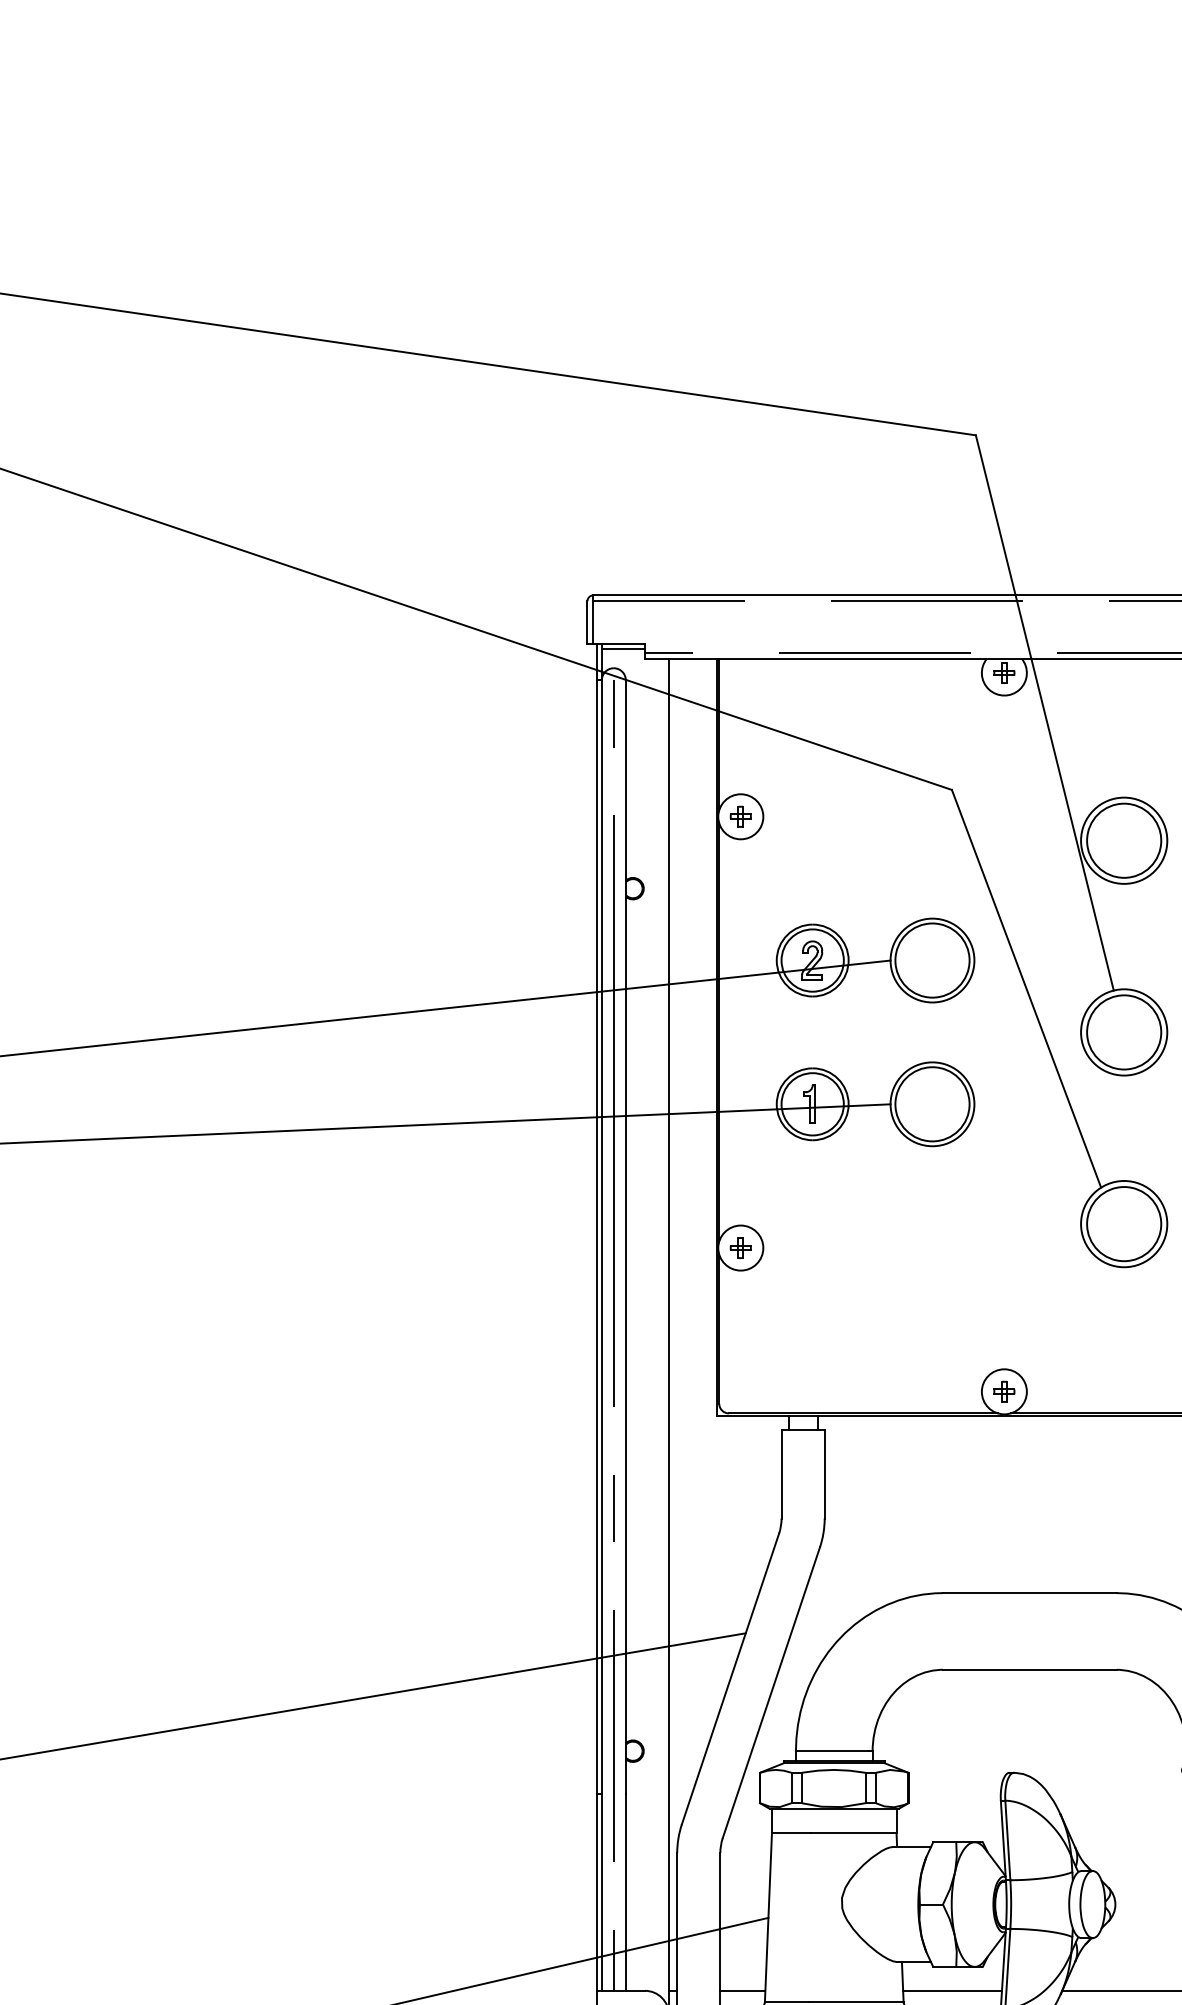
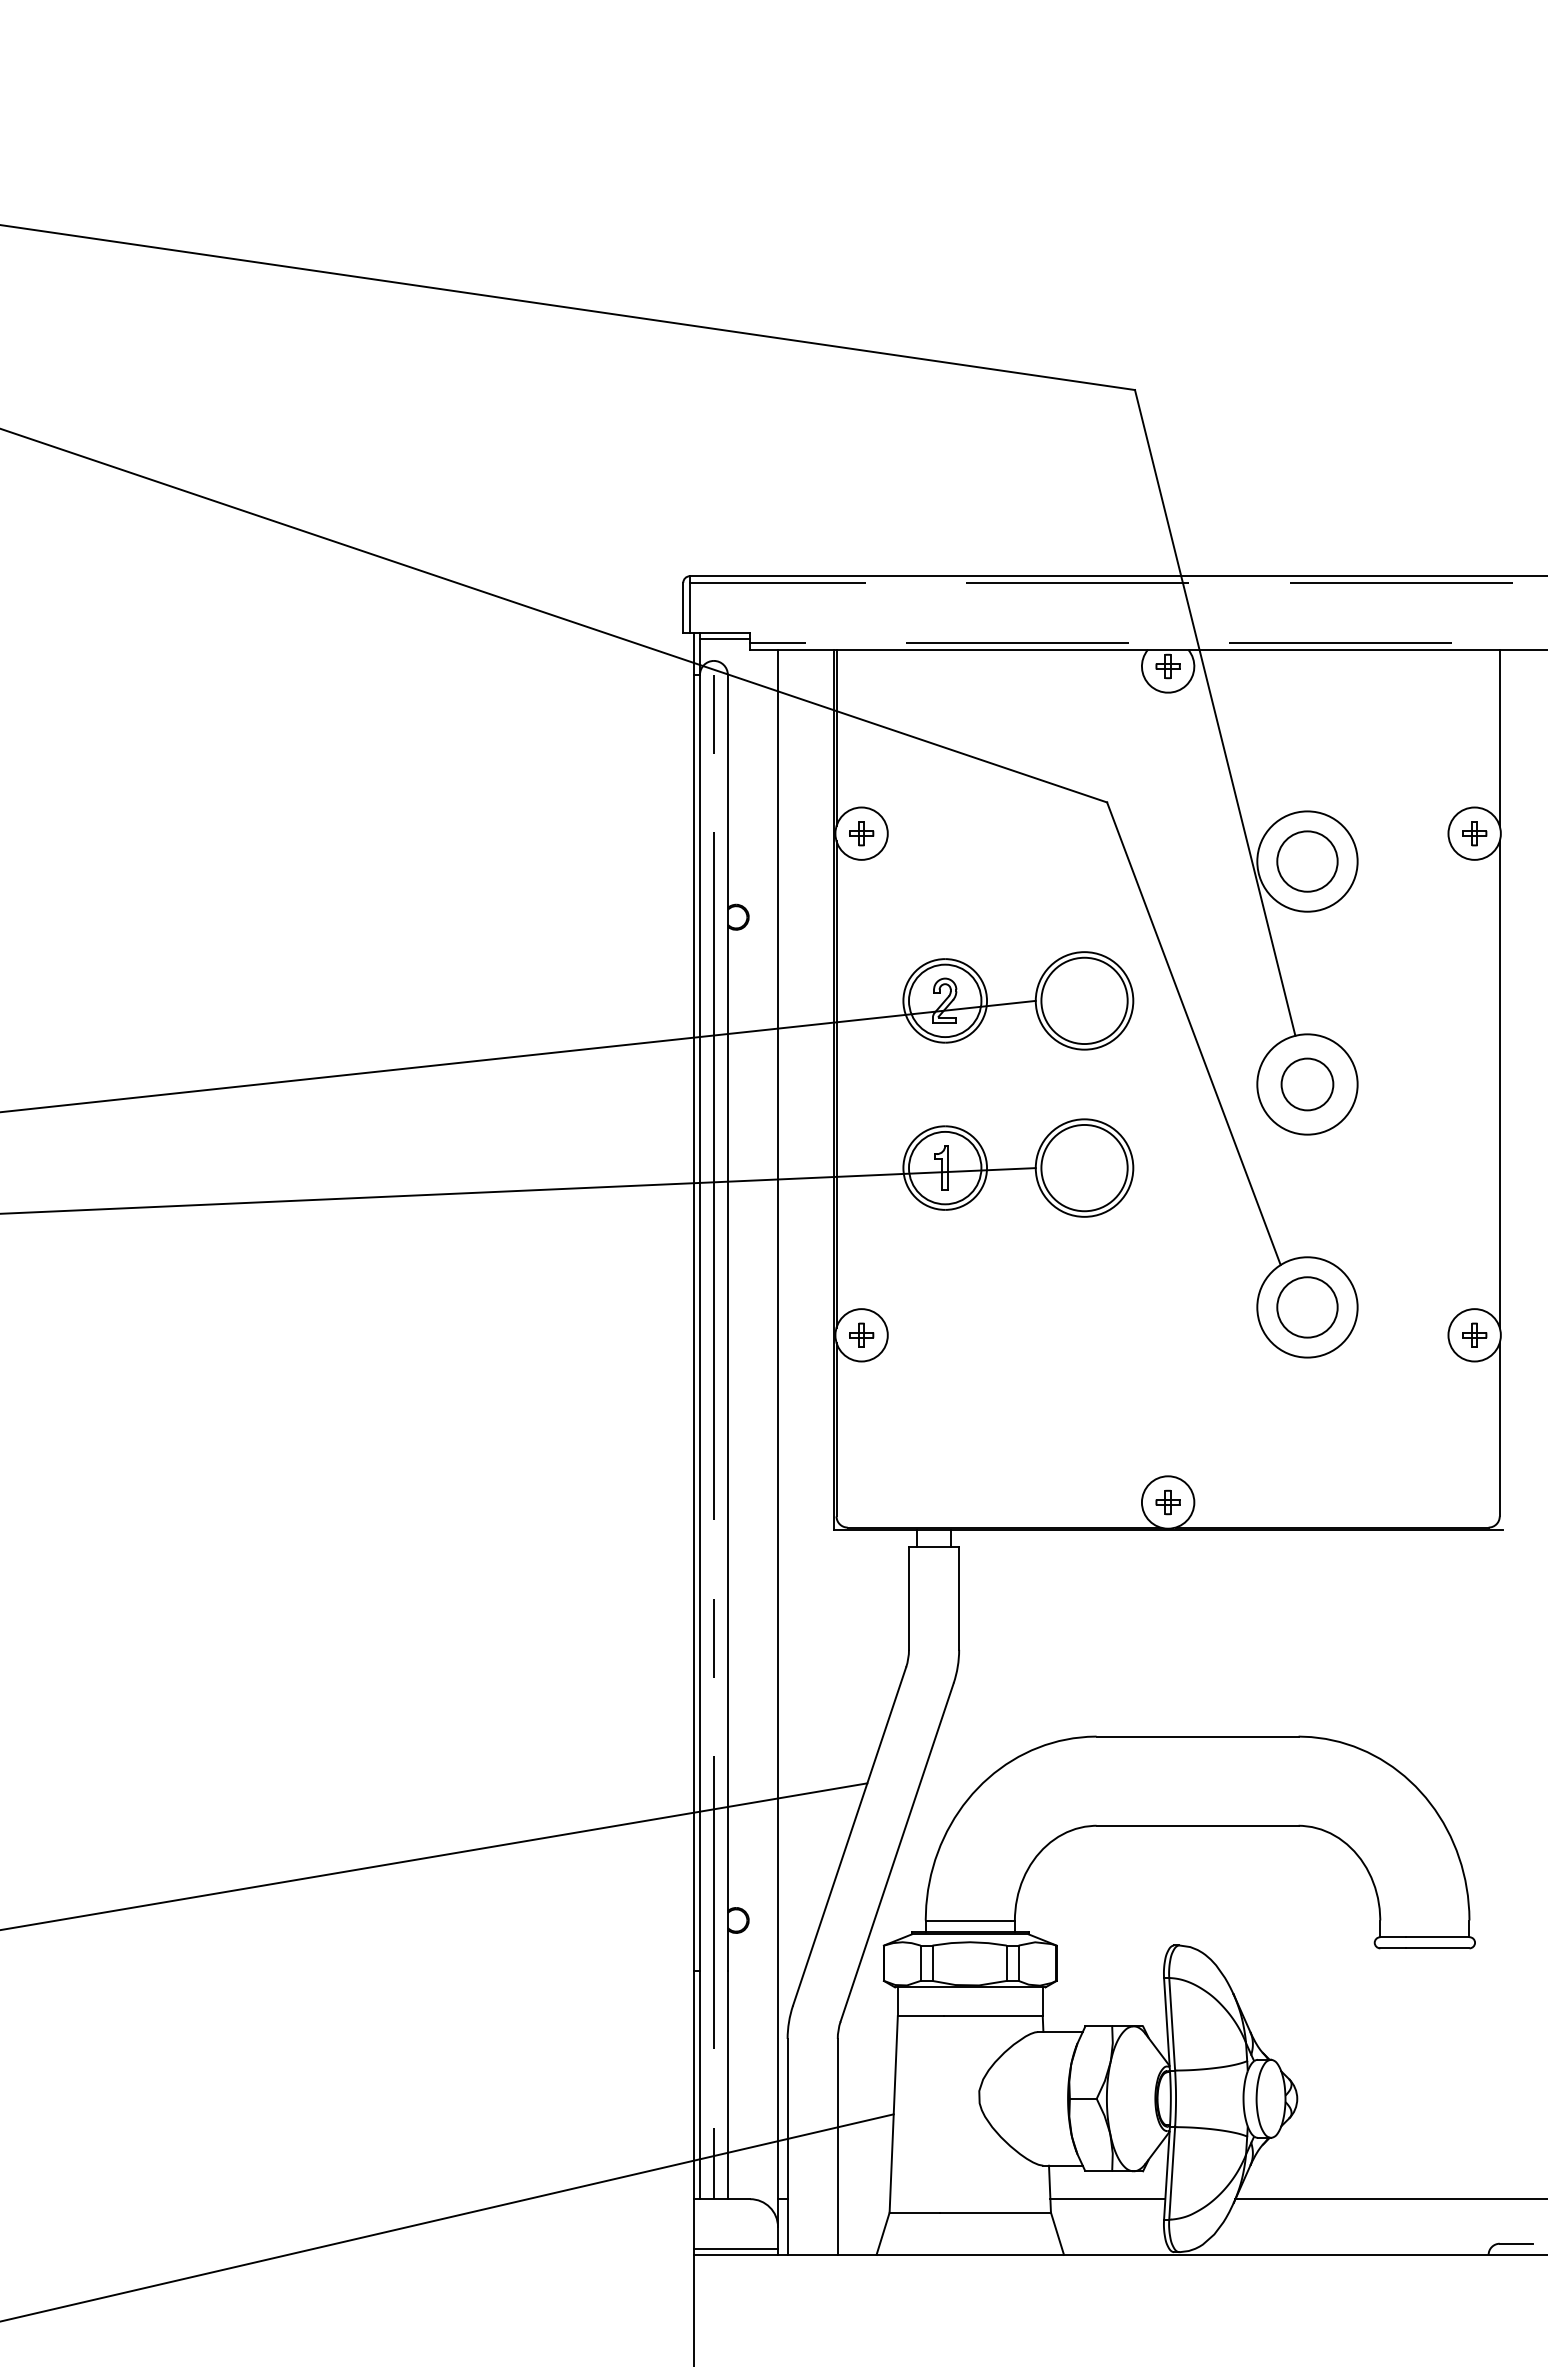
circle: (1124, 840) -> (1307, 861), size x0.7
circle: (1124, 1032) -> (1307, 1084), size x0.6
circle: (1124, 1224) -> (1307, 1307), size x0.7
line: (742, 1991) -> (863, 2199), removed

